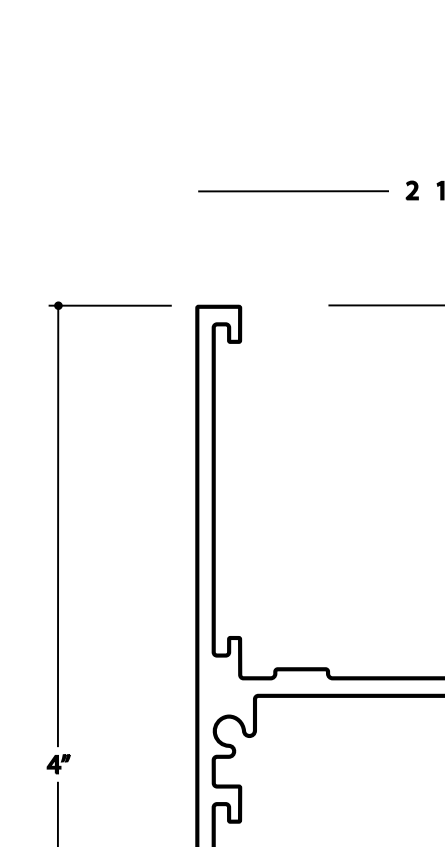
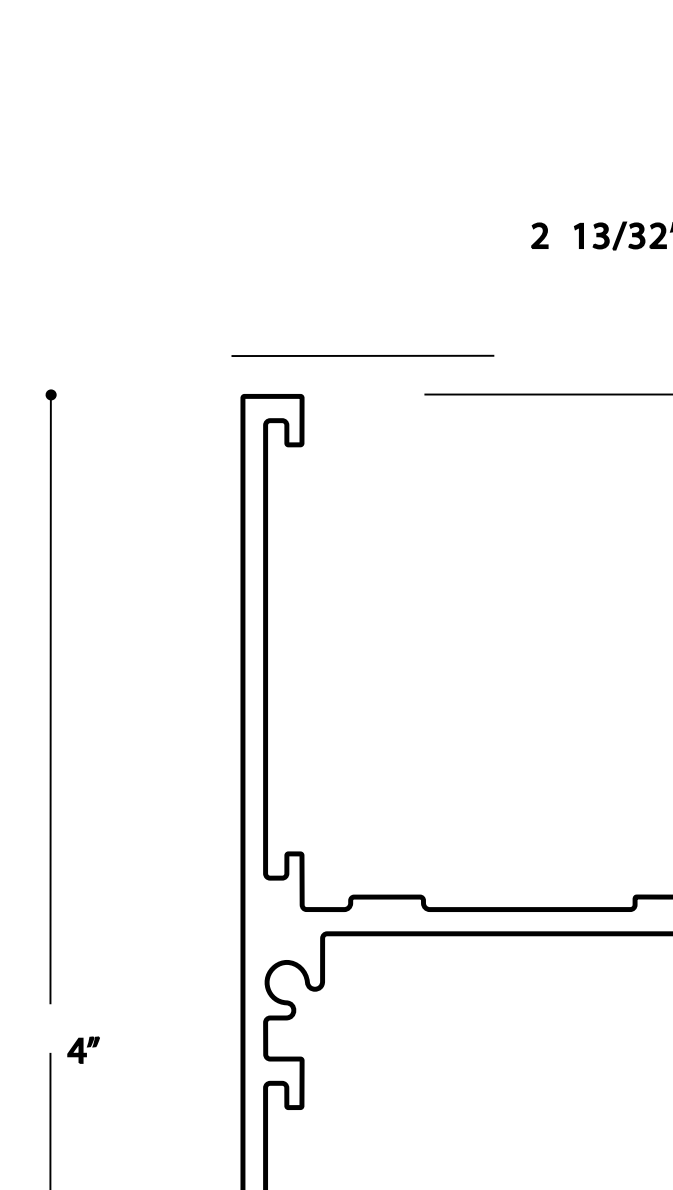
line: (293, 191) -> (362, 355), moved
line: (110, 305) -> (122, 394), removed
part: (58, 763) -> (83, 1049), moved

